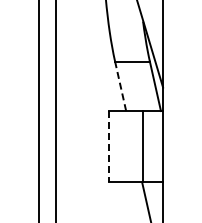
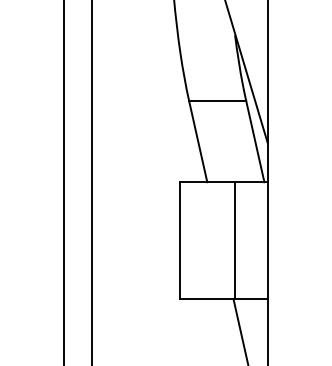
line: (120, 85) -> (198, 140), dashed -> solid
line: (109, 146) -> (179, 240), dashed -> solid

